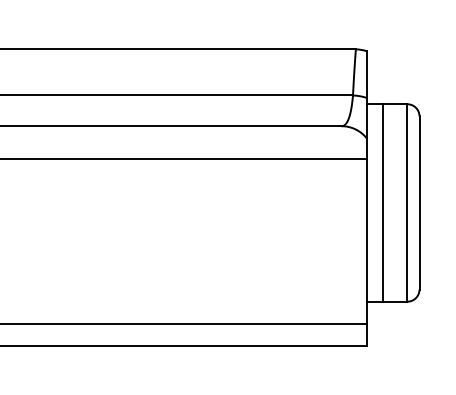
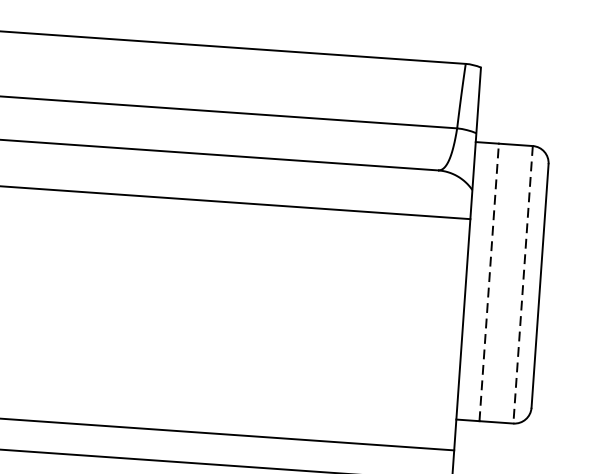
line: (383, 202) -> (489, 281), solid -> dashed
line: (407, 202) -> (523, 284), solid -> dashed

